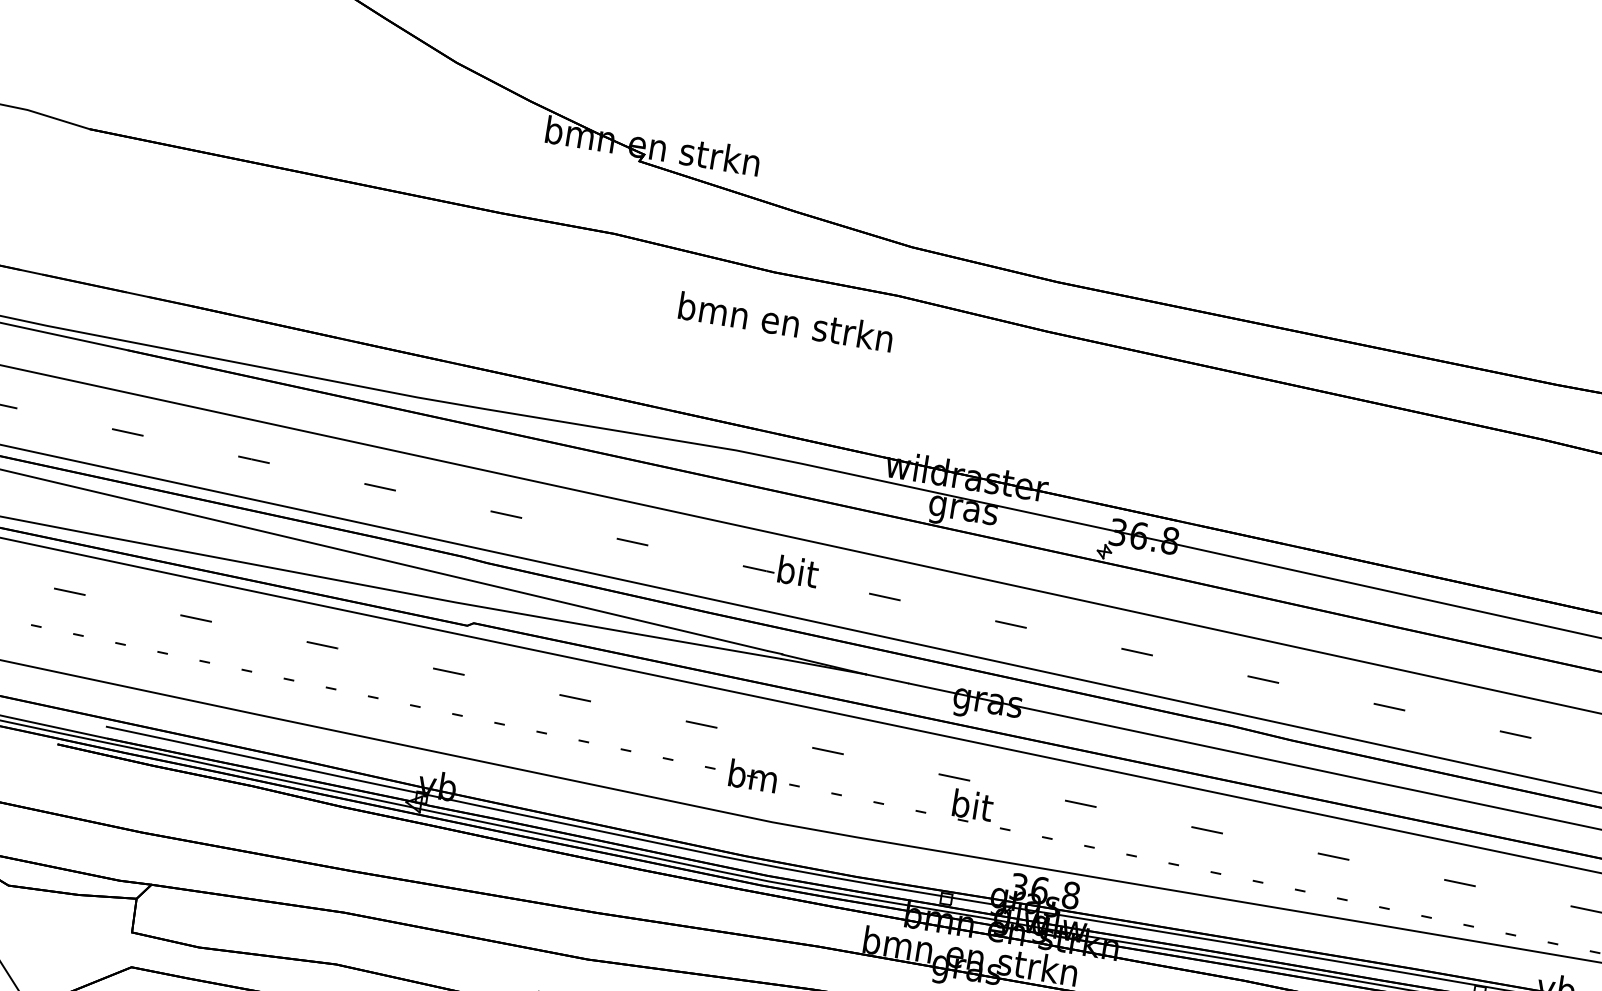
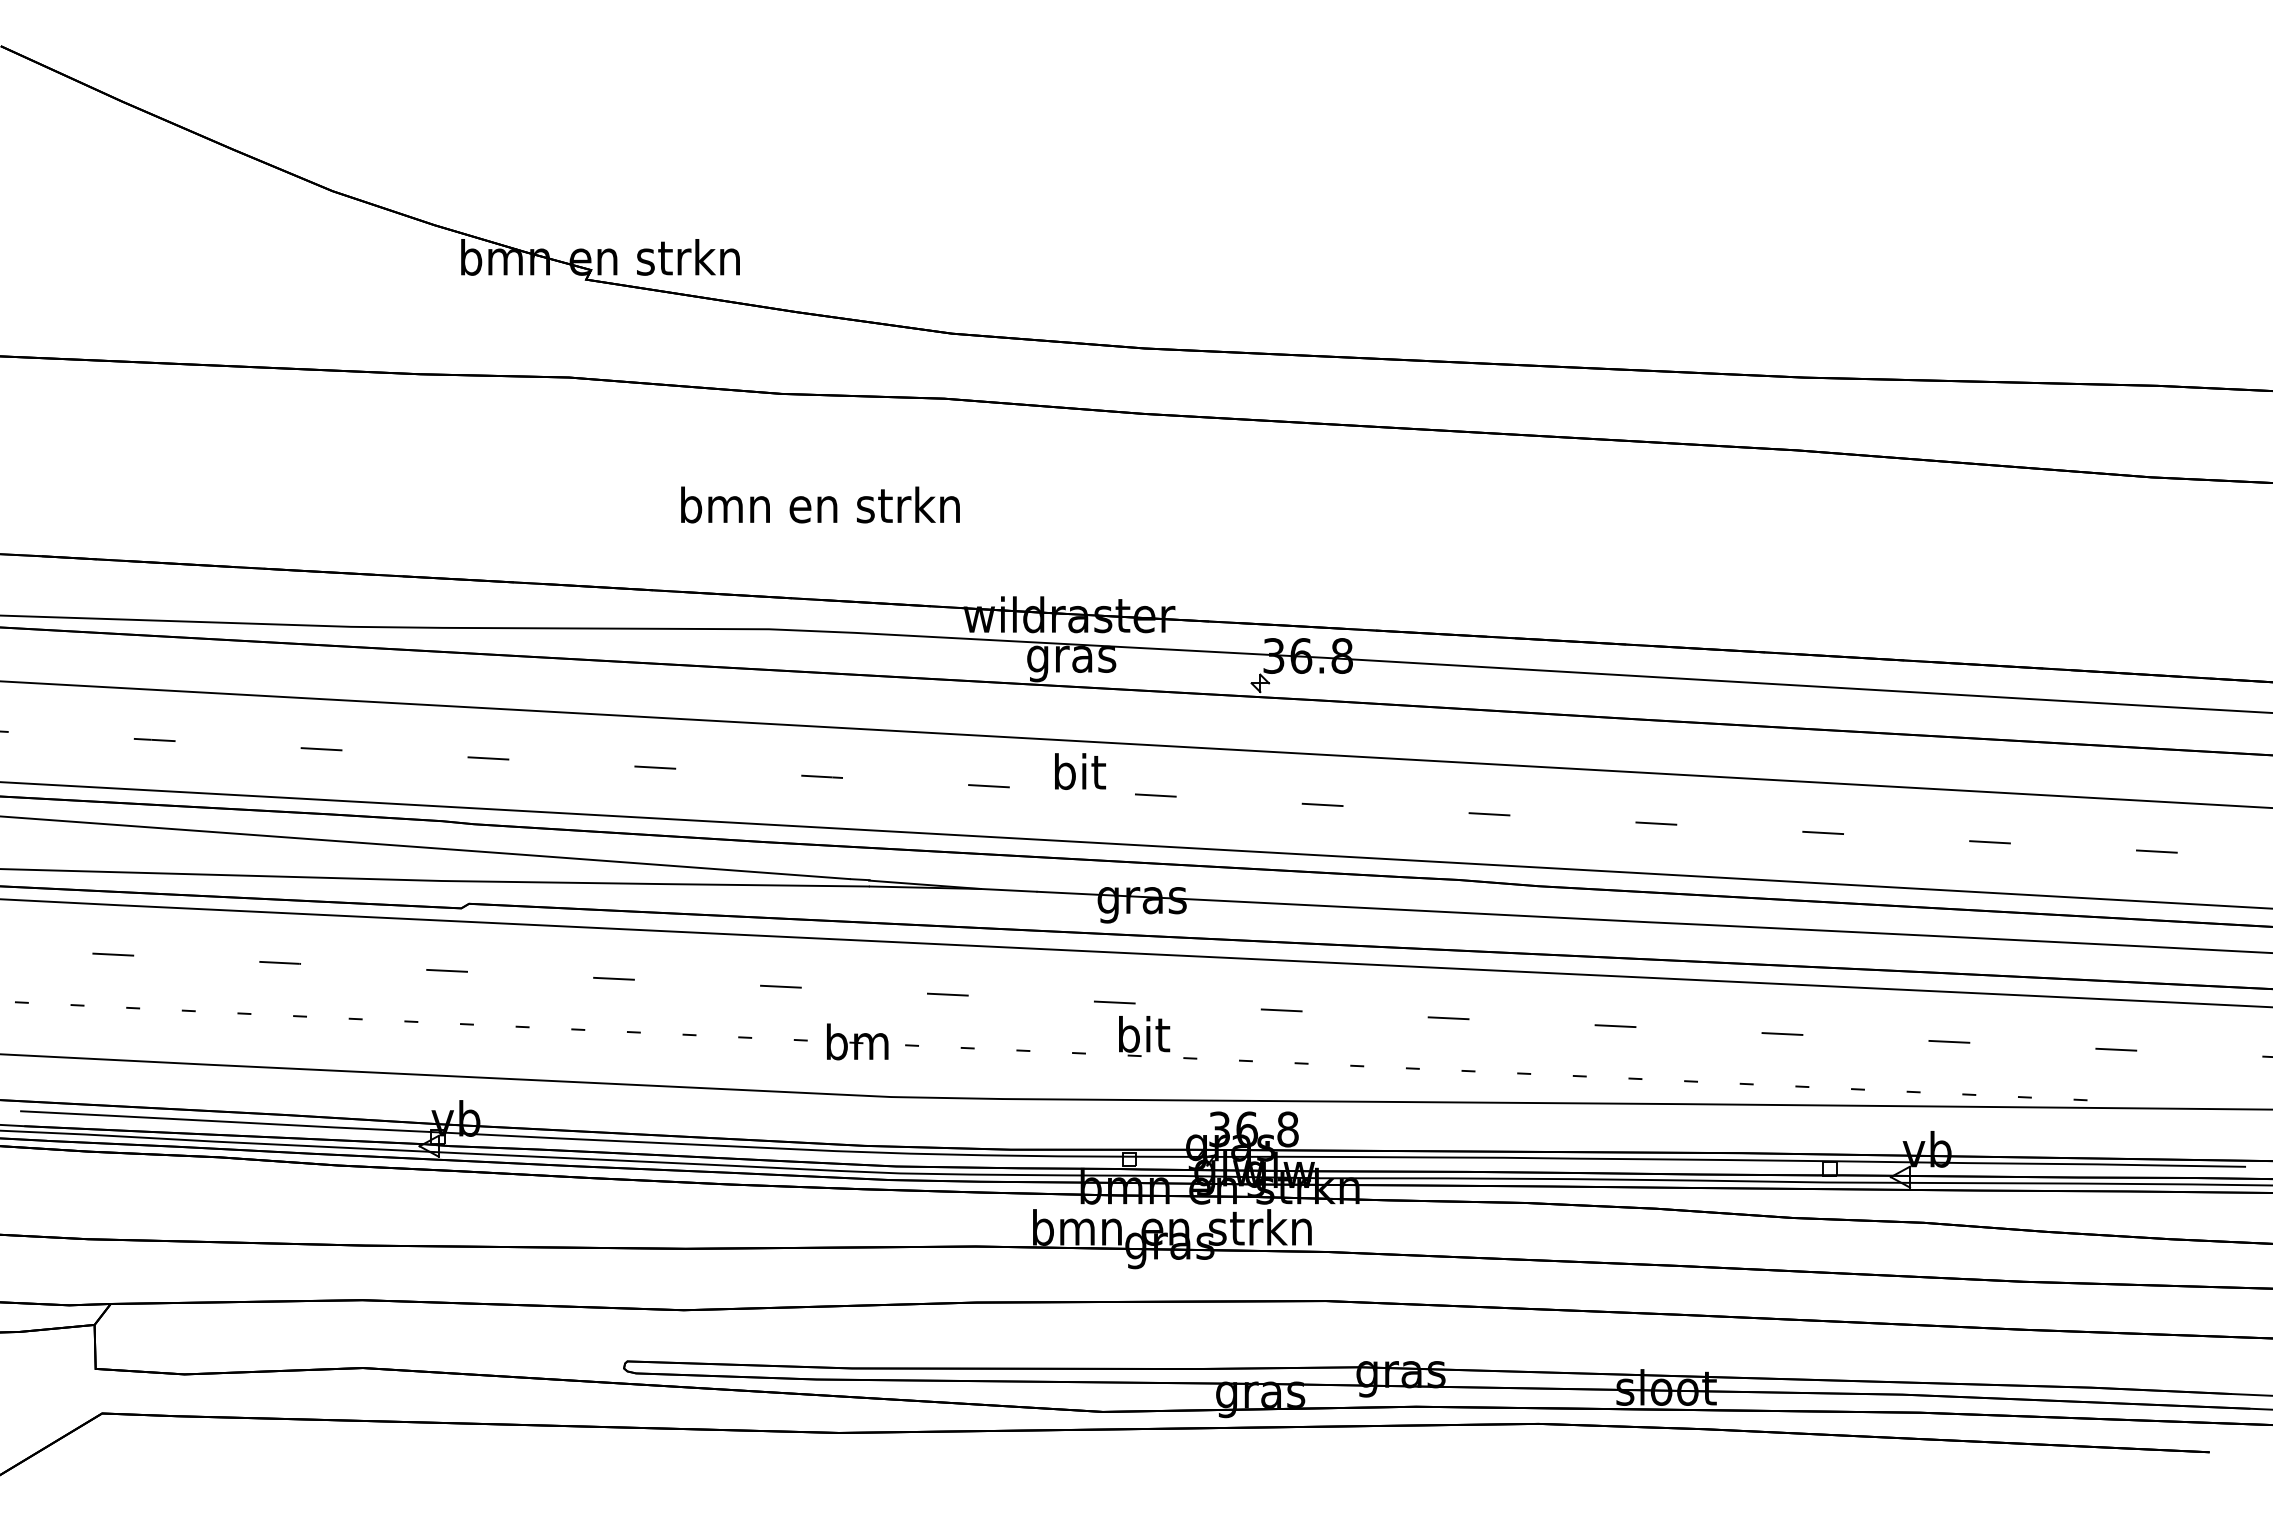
text: (786, 321) -> (820, 504), moved
text: (798, 571) -> (1080, 771), moved

